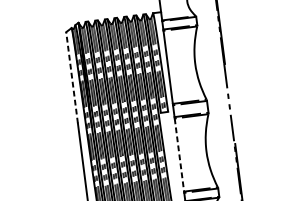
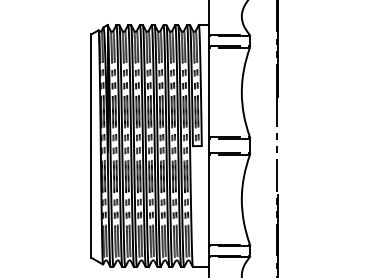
line: (72, 78) -> (91, 90), dashed -> solid
line: (179, 154) -> (208, 199), dashed -> solid

